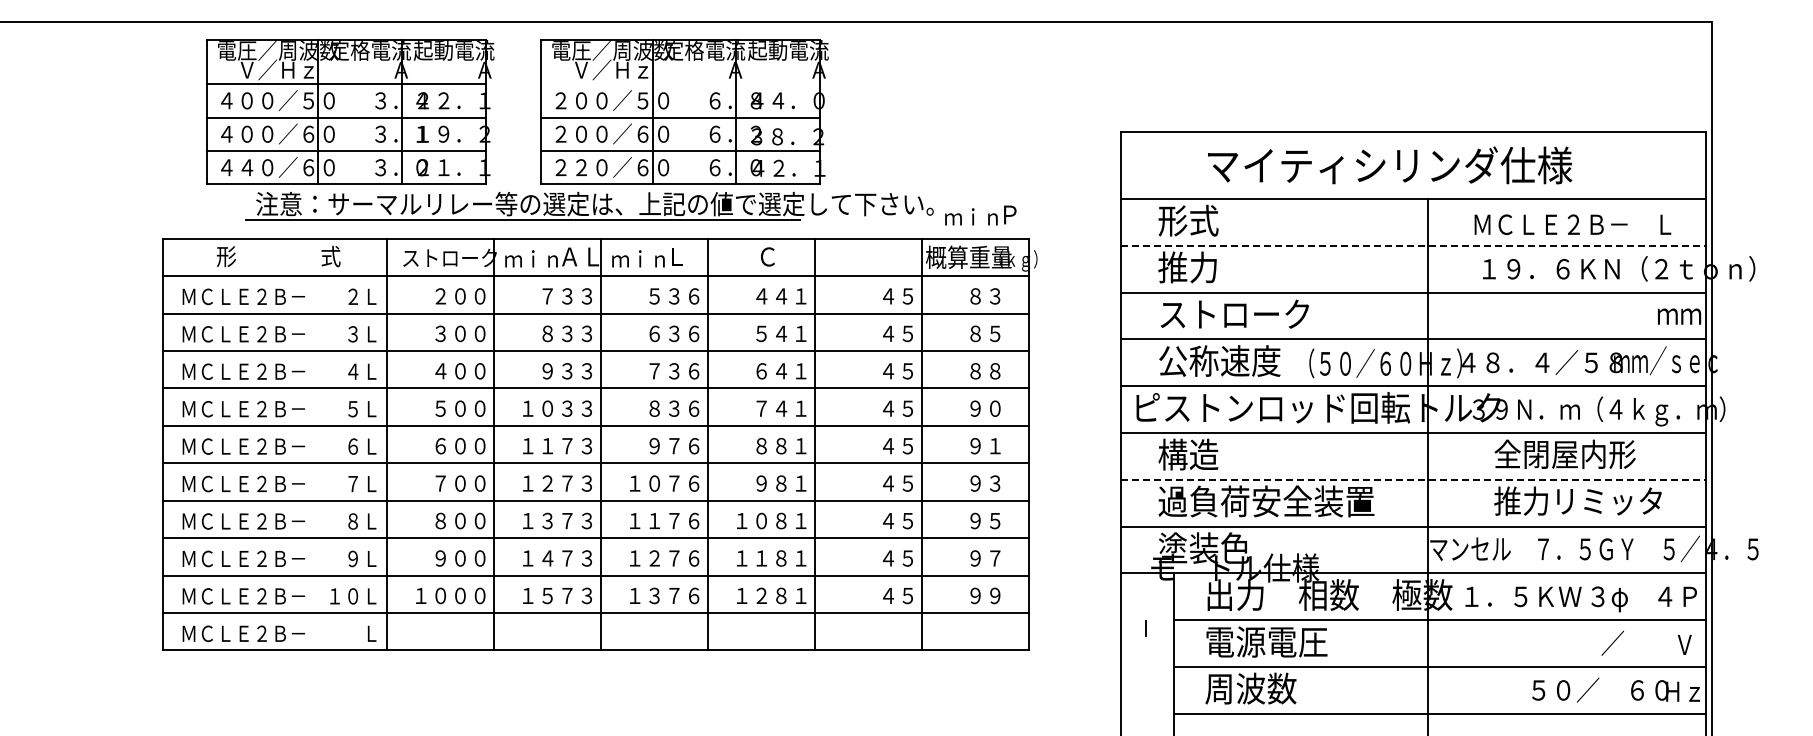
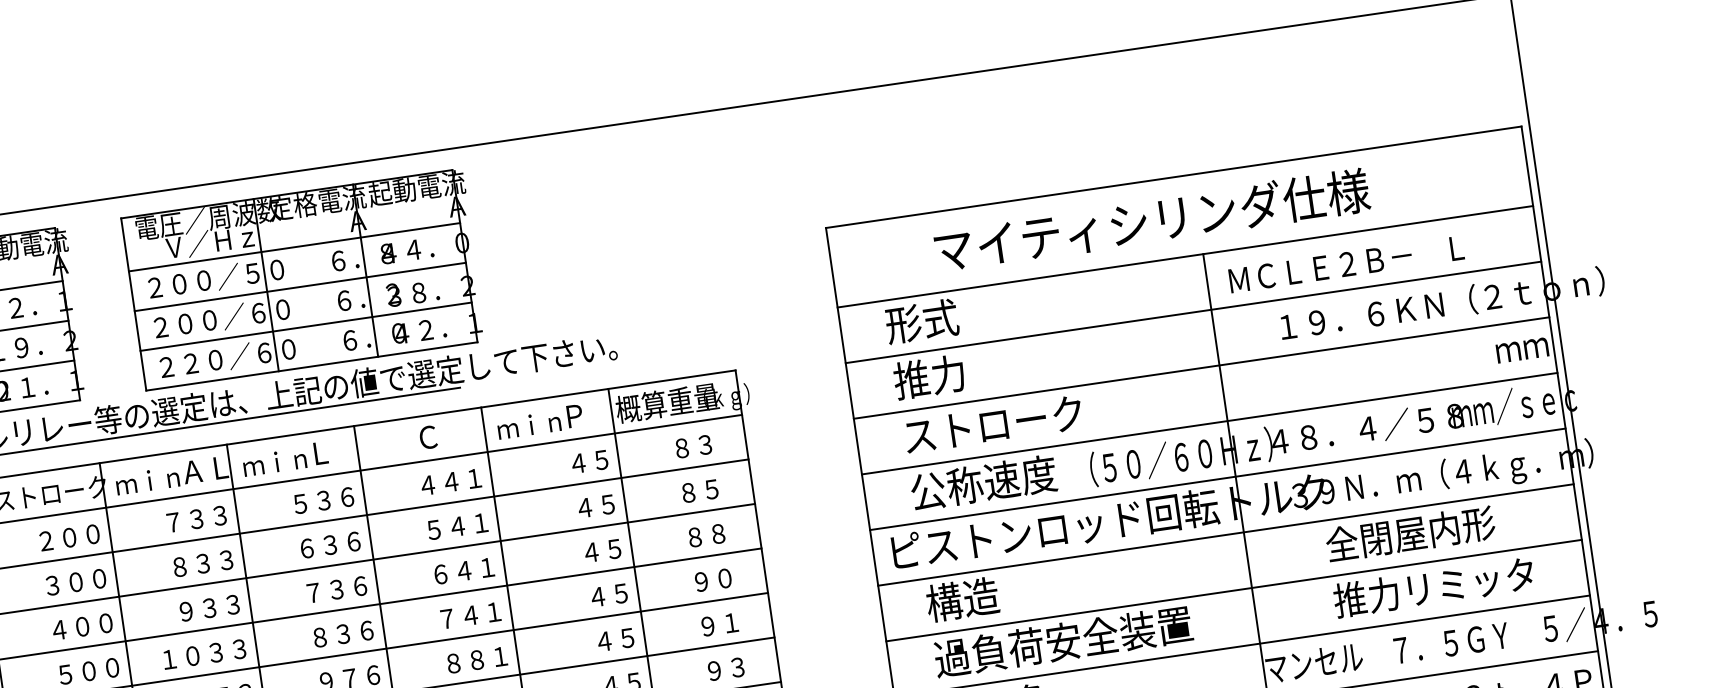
line: (680, 84) -> (294, 247), added
text: (980, 215) -> (539, 421), moved
text: (1572, 224) -> (1346, 264), moved
line: (1413, 245) -> (1193, 311), dashed -> solid
line: (1413, 479) -> (1234, 590), dashed -> solid

